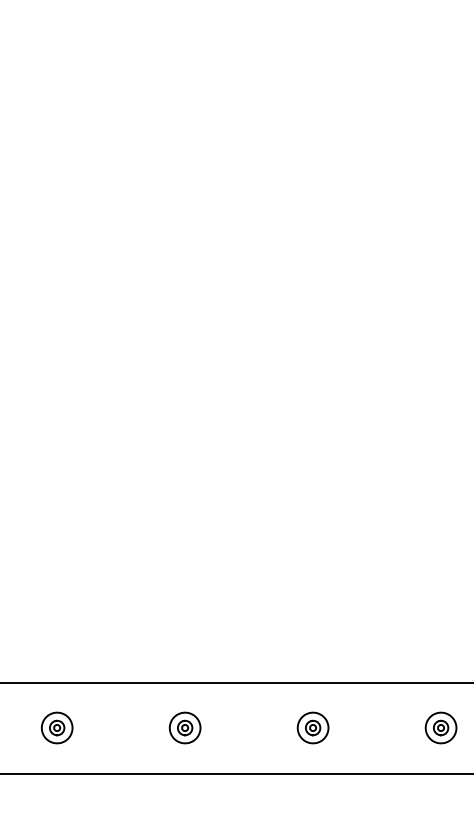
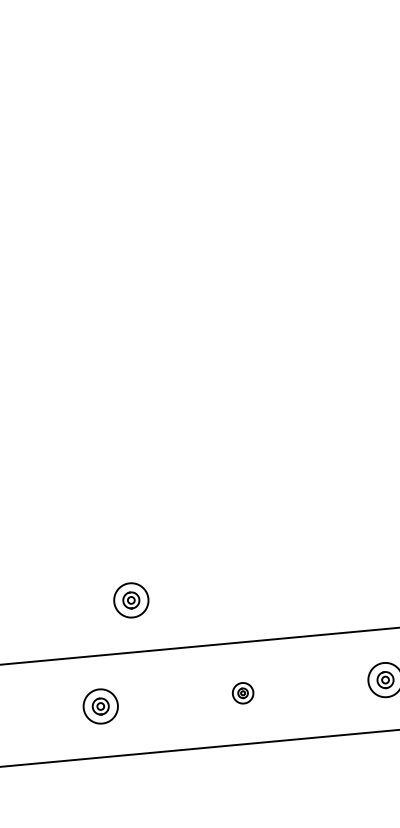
part: (220, 635) -> (130, 599), added
part: (312, 727) -> (242, 692), size x0.6

